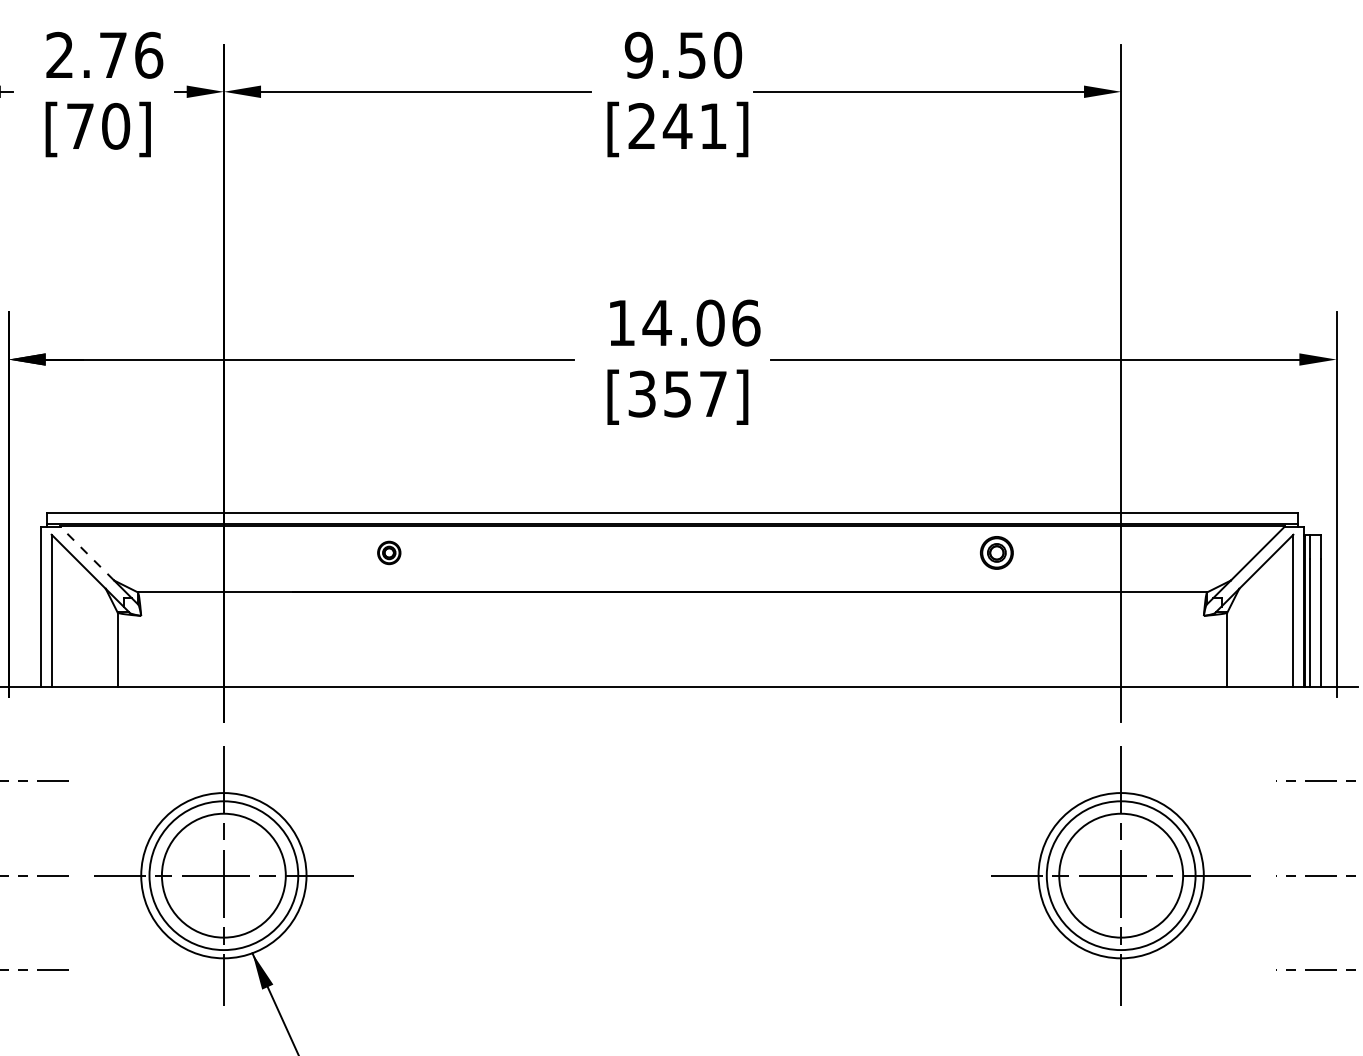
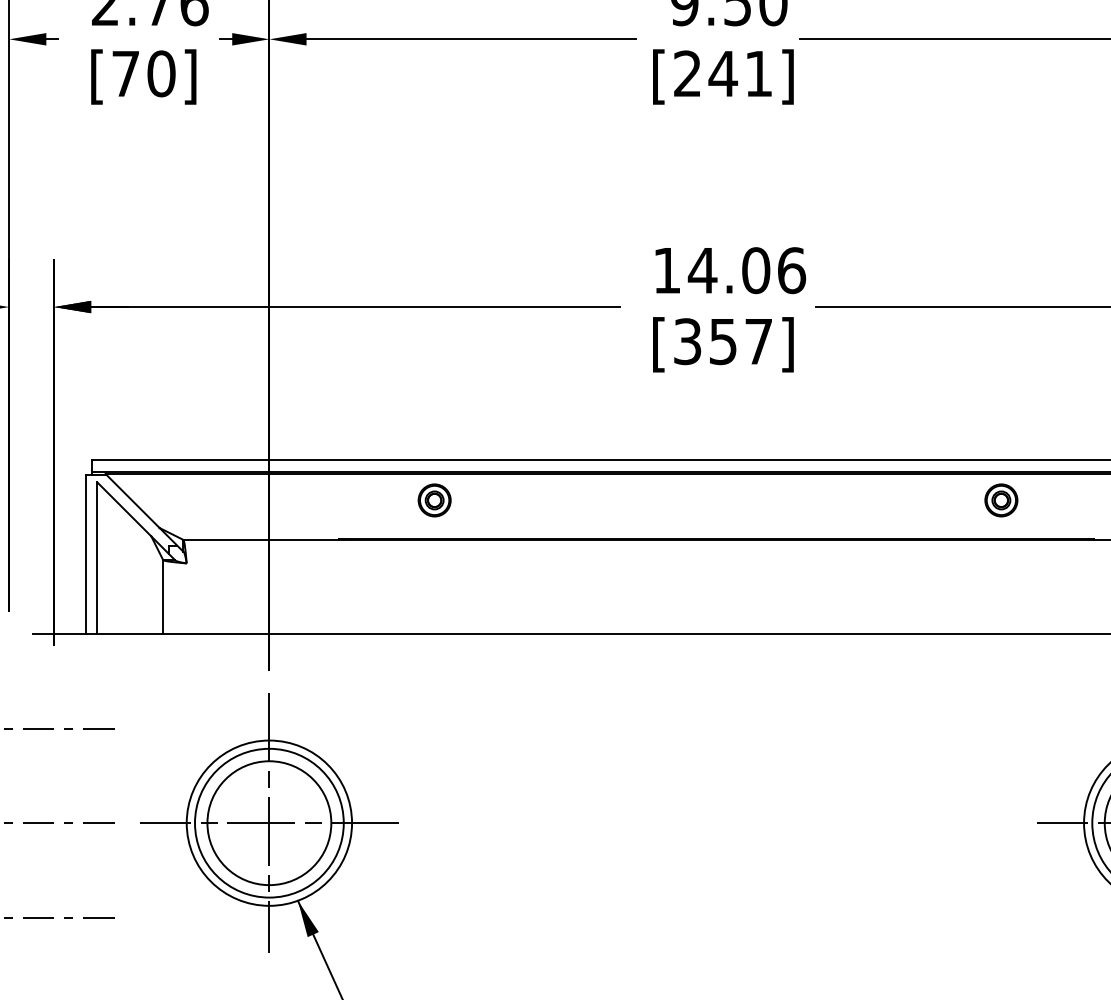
part: (389, 552) -> (435, 500), size x1.43
part: (996, 552) -> (1001, 500), moved
line: (86, 553) -> (132, 501), dashed -> solid

